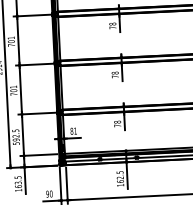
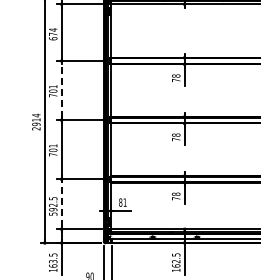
line: (18, 40) -> (61, 90), solid -> dashed
line: (22, 135) -> (61, 204), solid -> dashed

